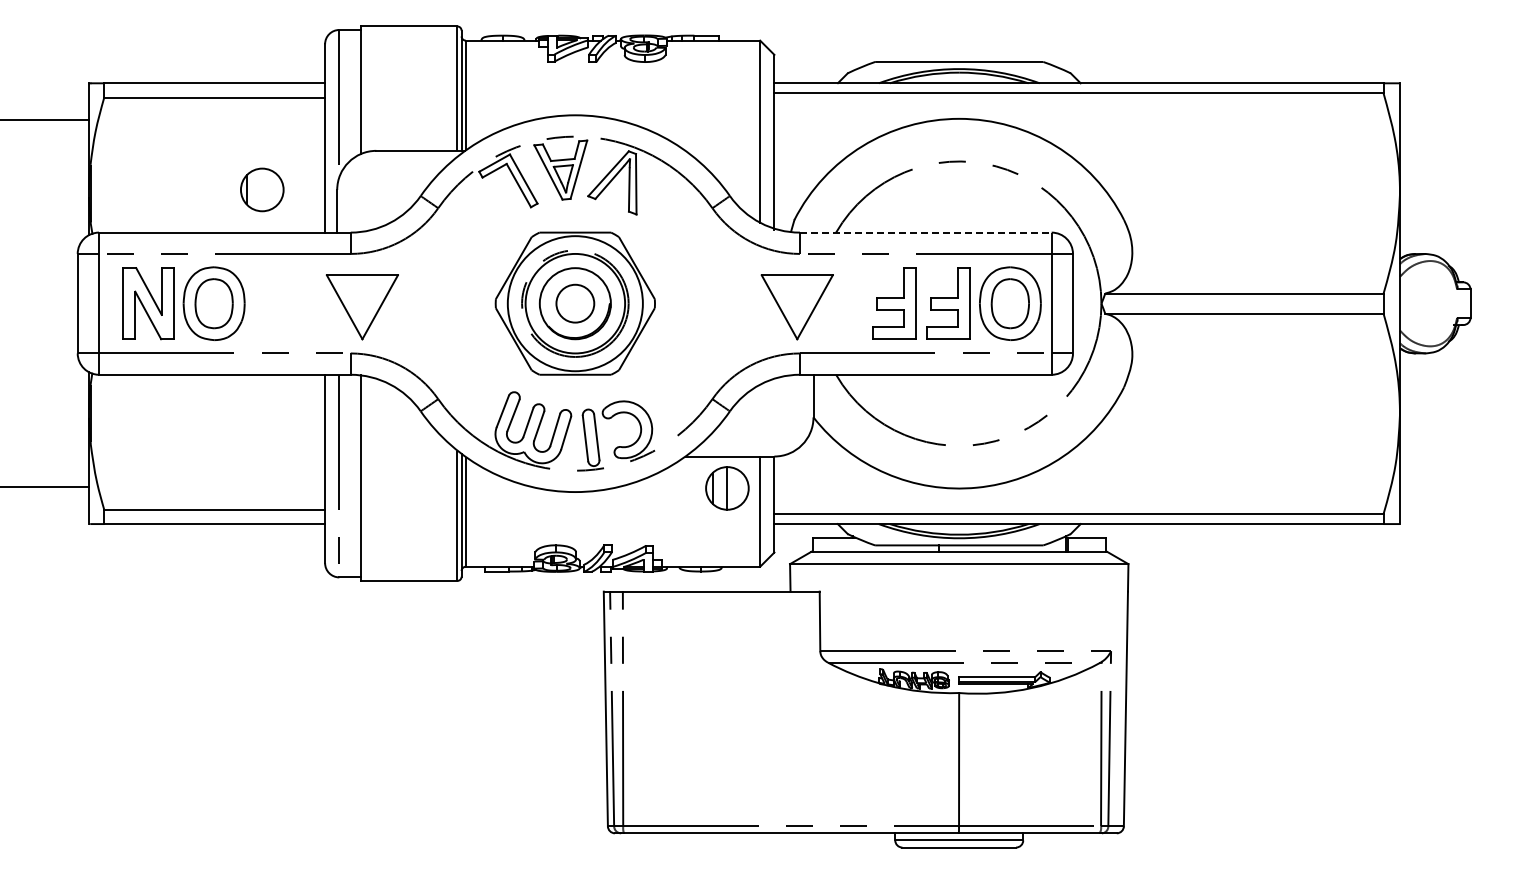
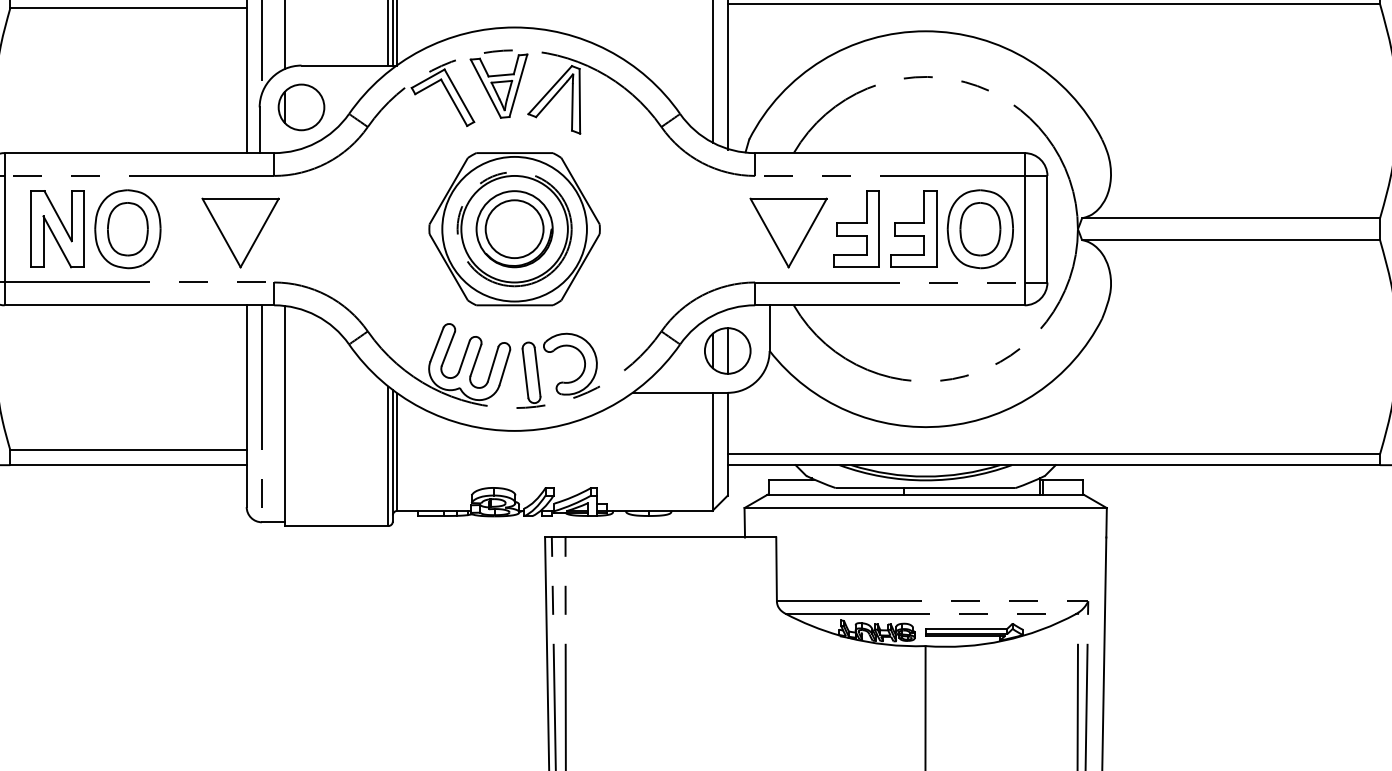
part: (262, 189) -> (301, 106), moved
line: (925, 232) -> (889, 152), dashed -> solid
circle: (575, 303) -> (514, 229), size x1.43
part: (362, 307) -> (240, 233), moved
part: (796, 307) -> (787, 233), moved
part: (727, 488) -> (727, 351), moved

